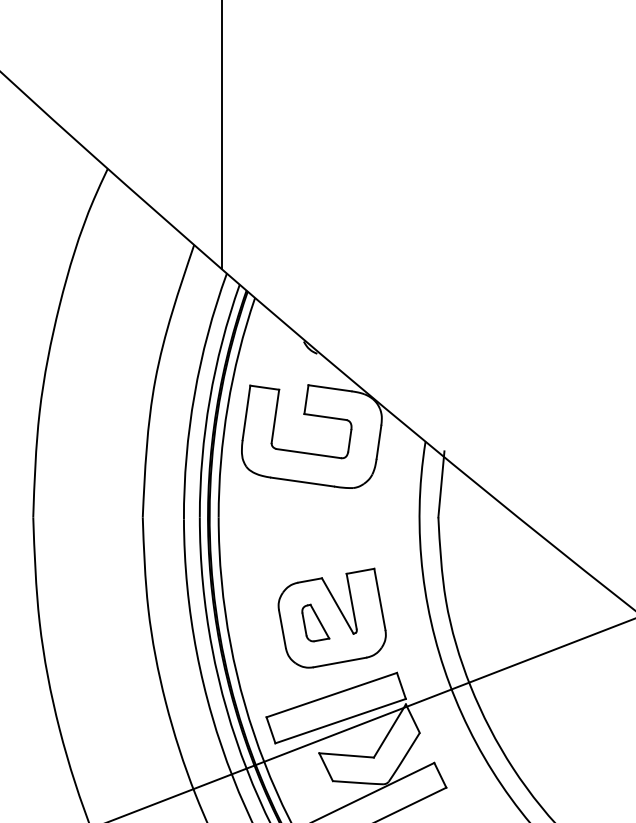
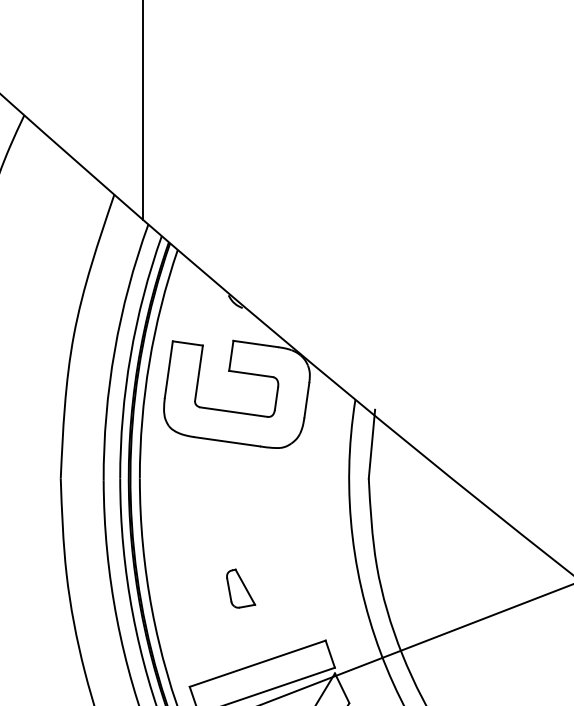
part: (331, 617) -> (257, 582), removed

